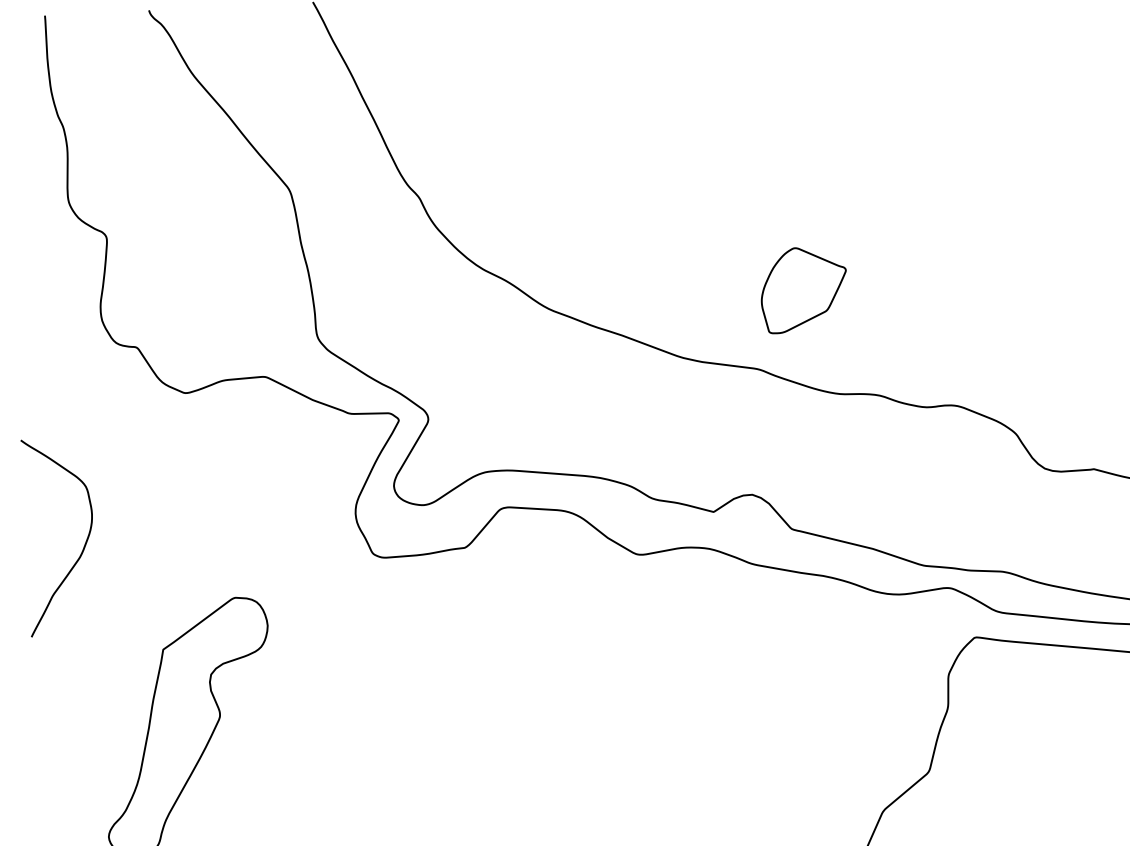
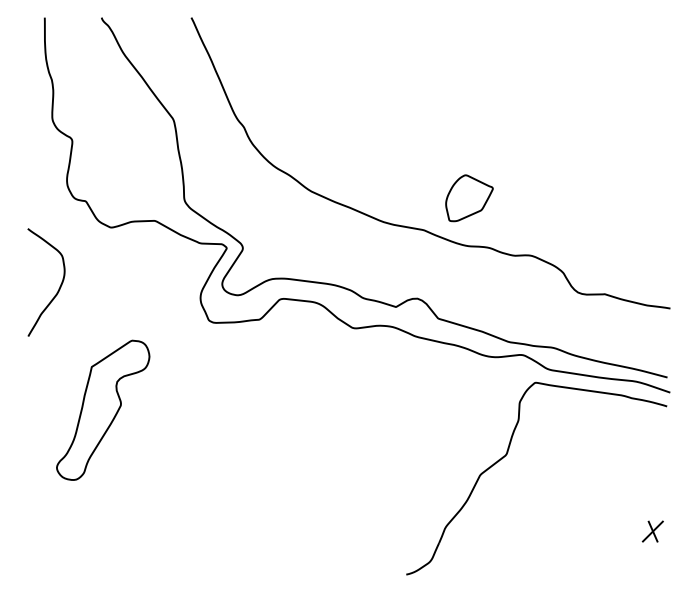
part: (804, 290) -> (469, 198), moved
curve: (82, 546) -> (58, 288), moved

